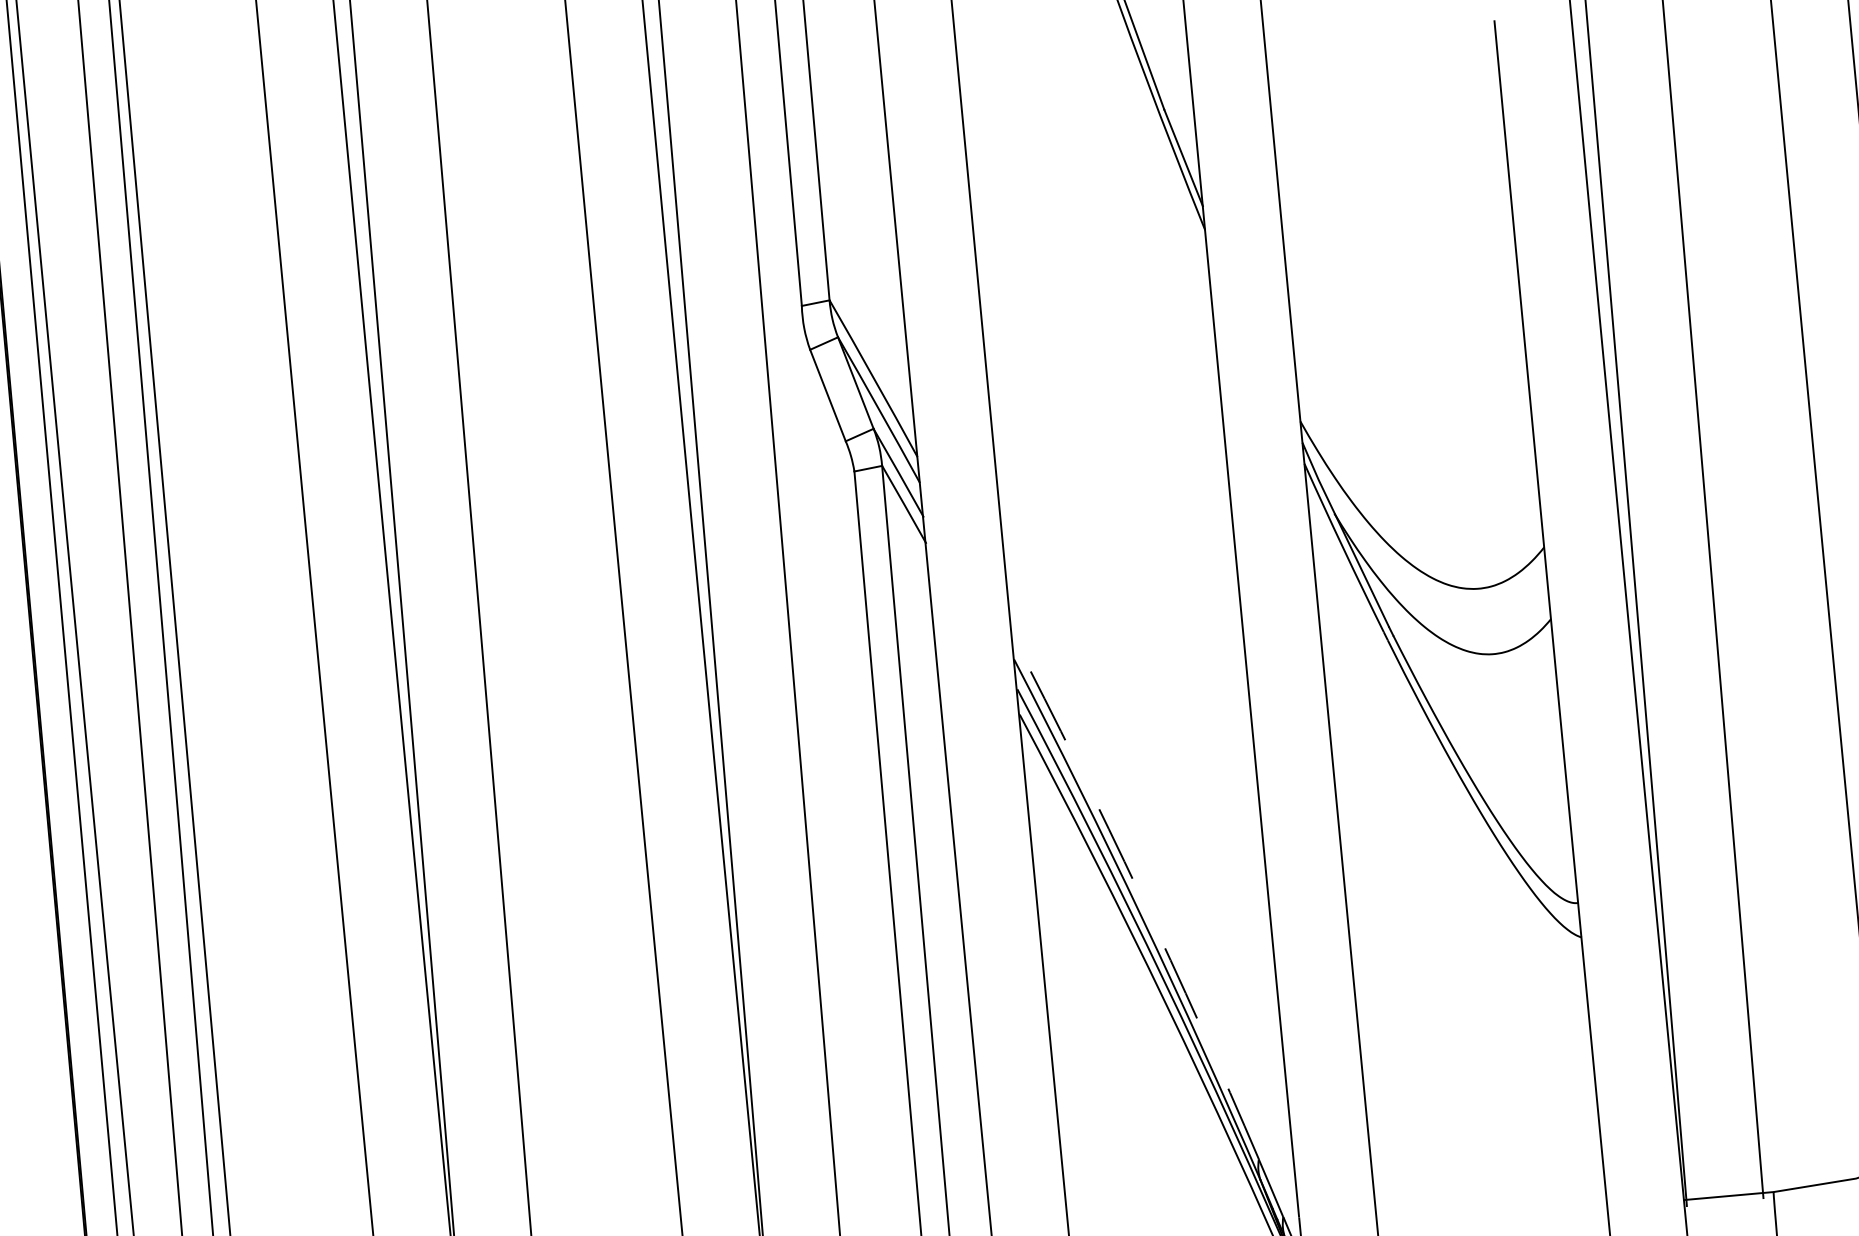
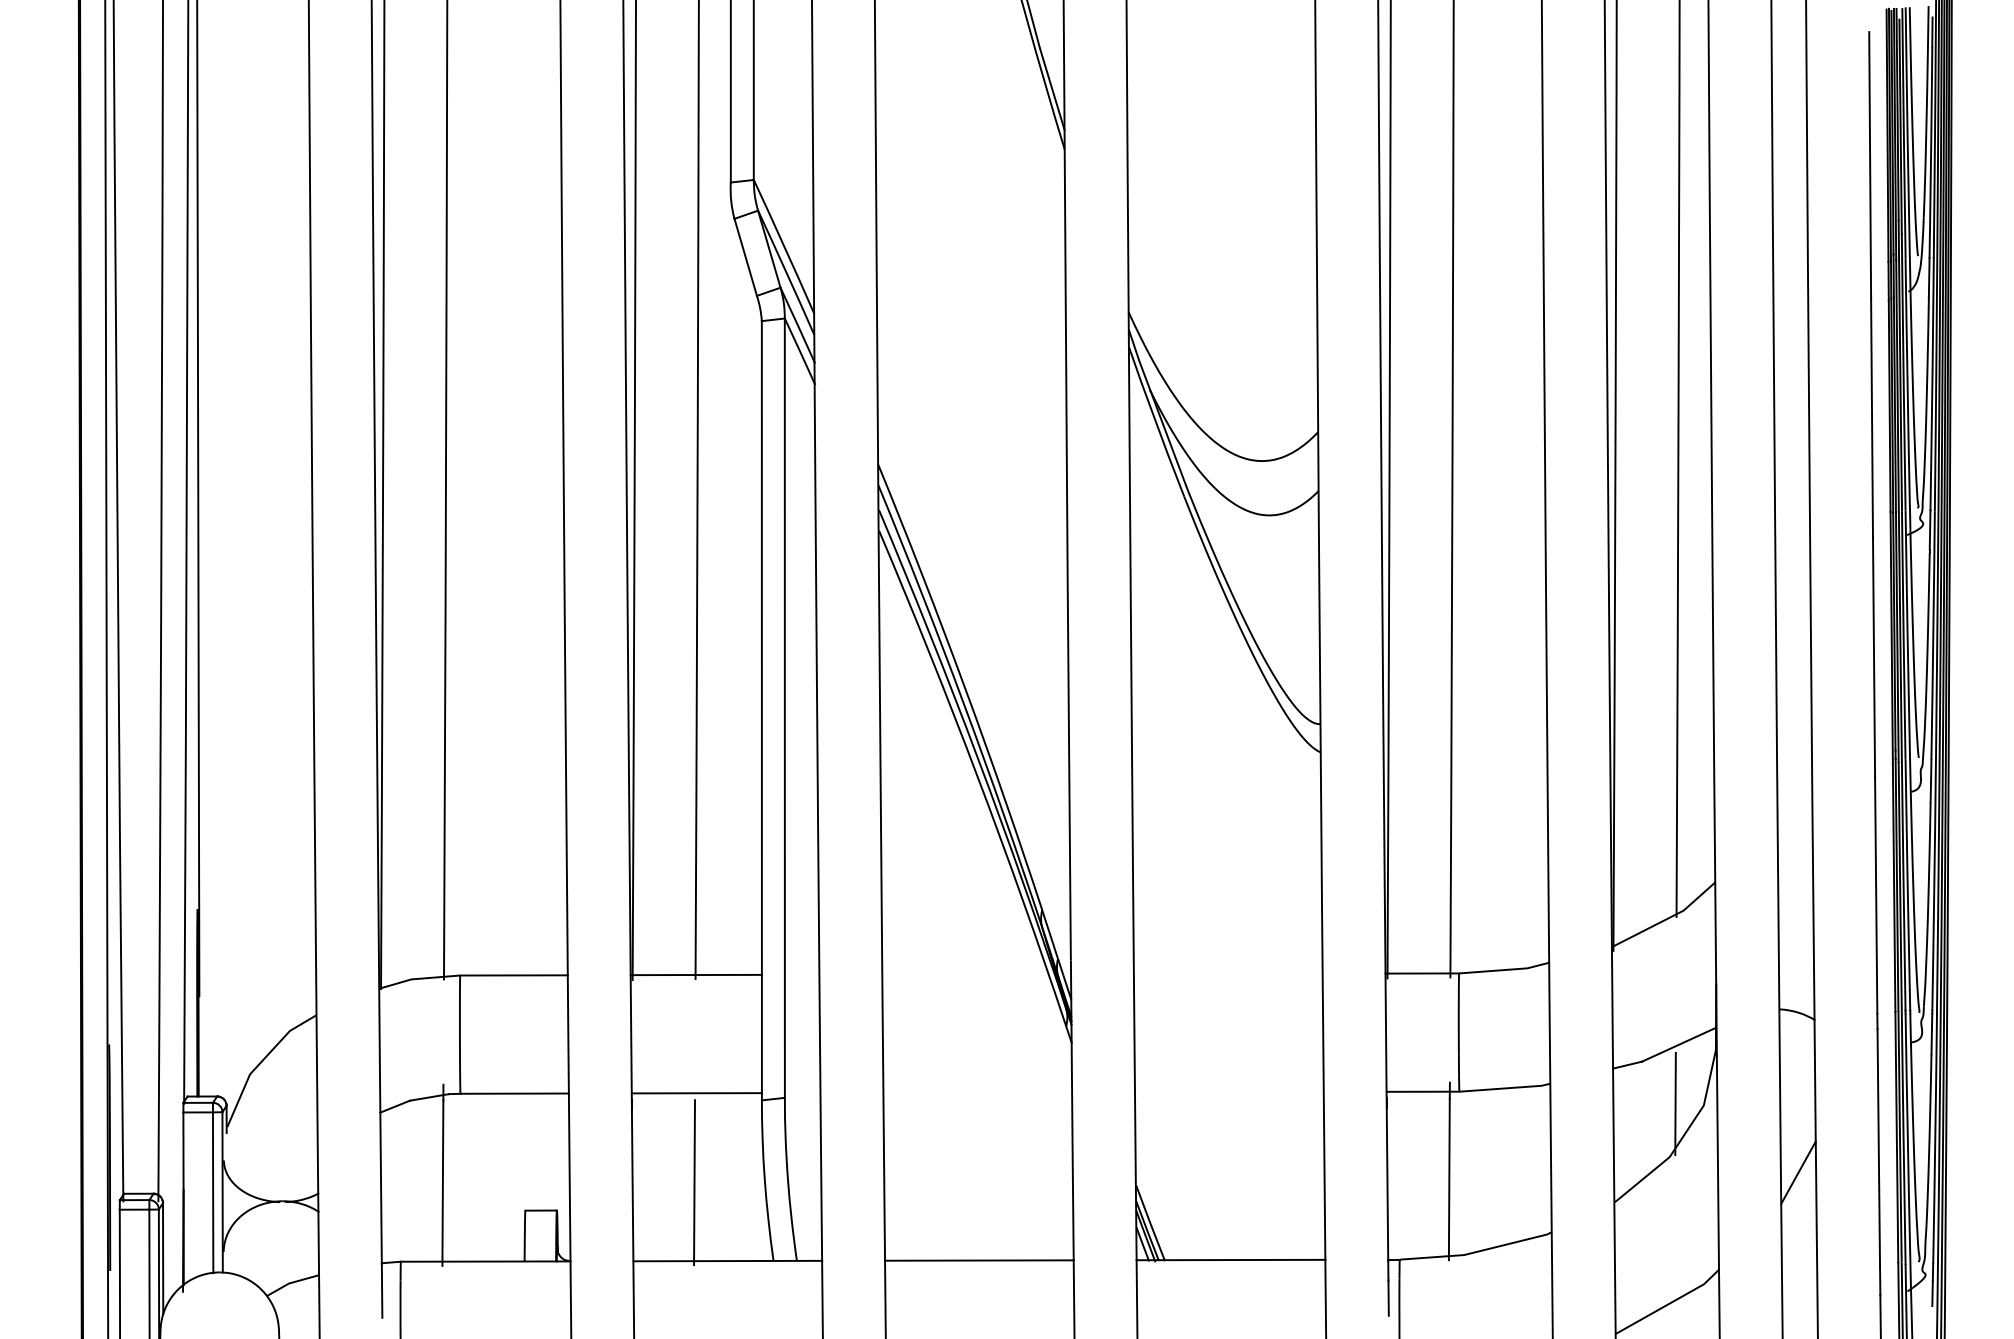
arc: (1140, 893) -> (964, 685), dashed -> solid

